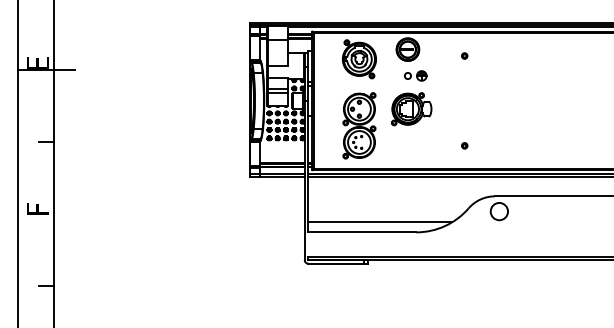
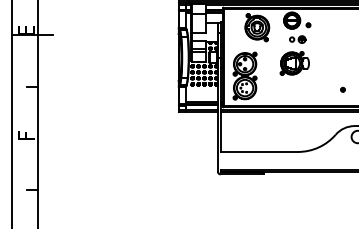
part: (464, 55) -> (308, 24), moved
part: (359, 125) -> (245, 75), moved
part: (464, 145) -> (342, 89), moved
line: (380, 222) -> (272, 144), removed

